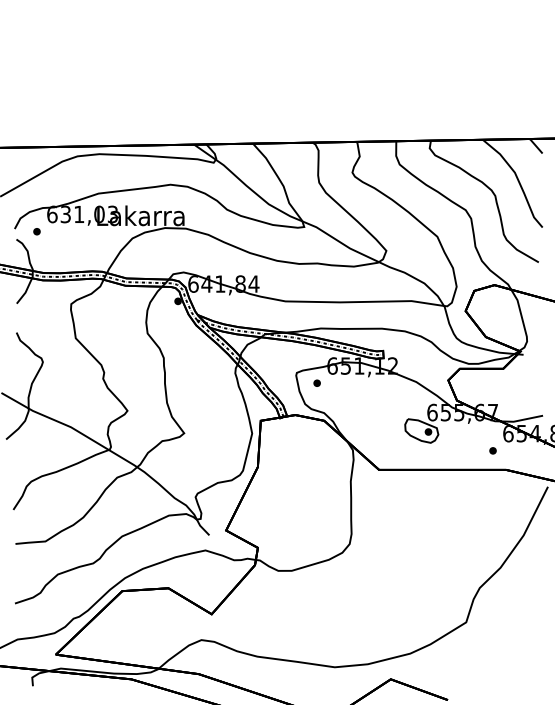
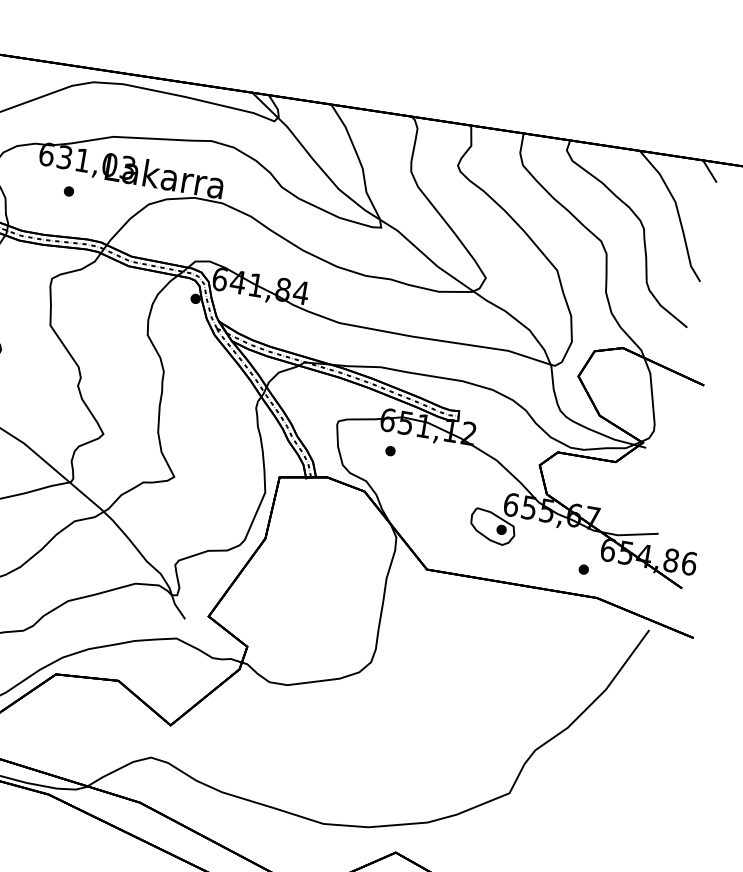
part: (36, 231) -> (68, 191), moved
part: (316, 382) -> (389, 449), moved

